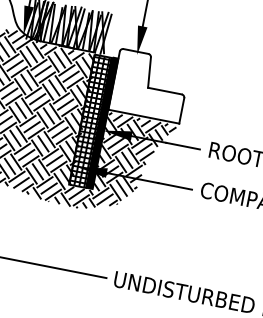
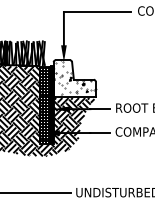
hatch: (149, 85) -> (74, 78), added

